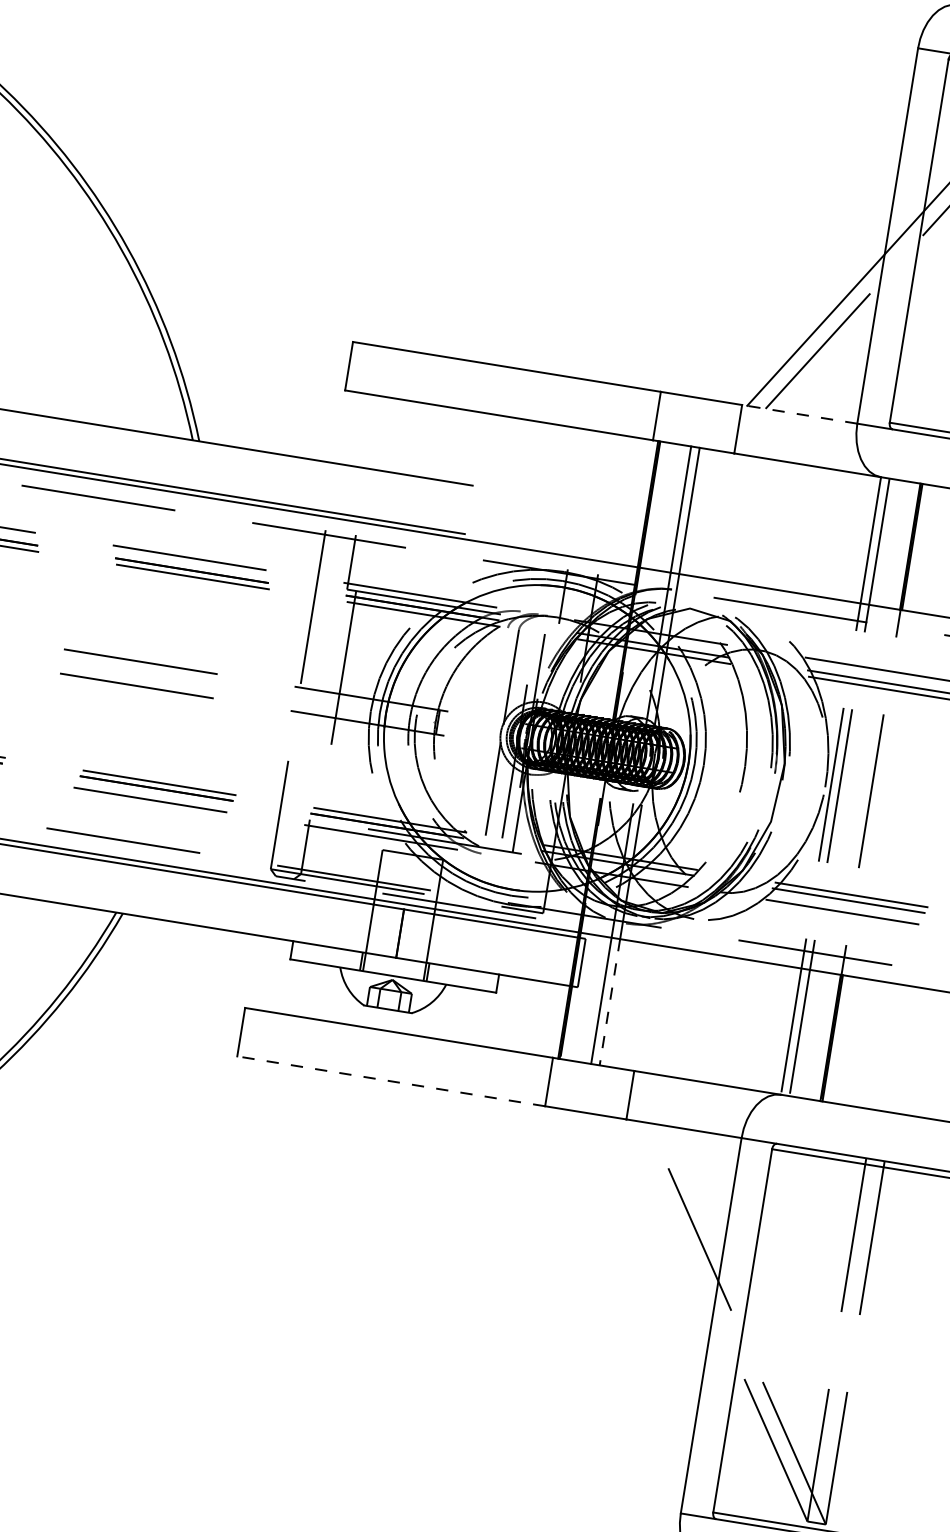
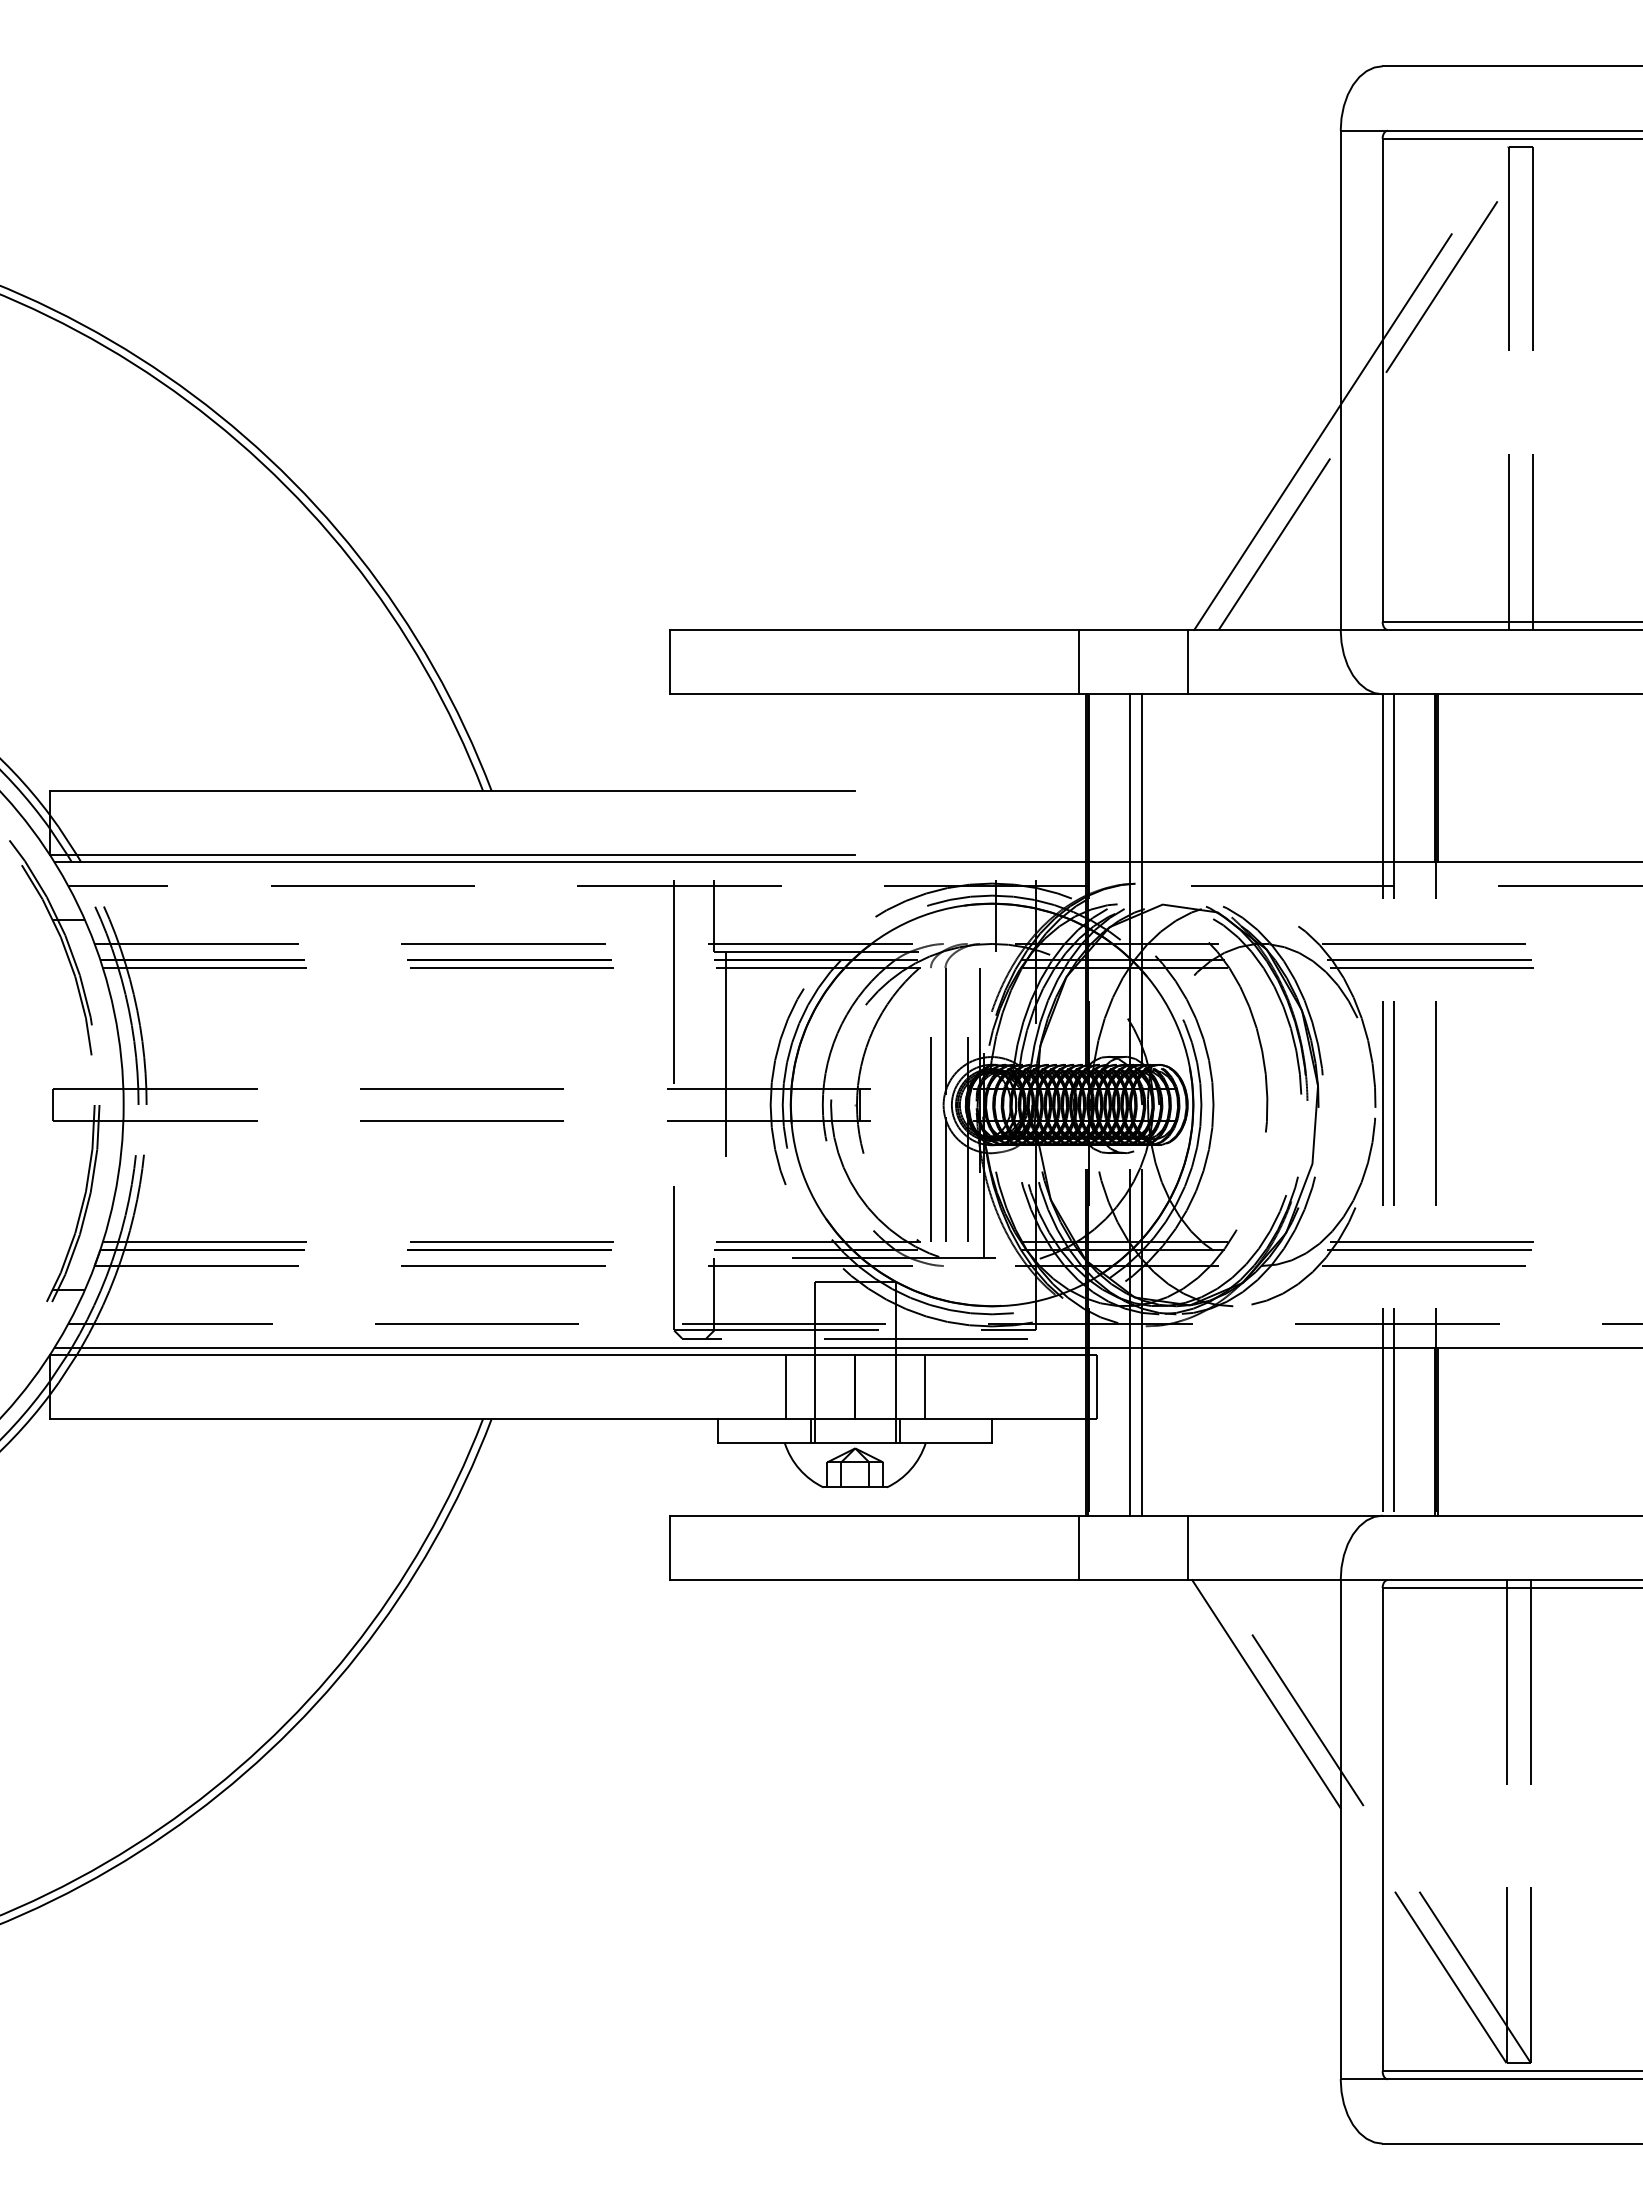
line: (800, 414) -> (1264, 629), dashed -> solid
line: (486, 756) -> (930, 1139), added
line: (348, 925) -> (786, 1386), added
line: (452, 941) -> (924, 1386), added
line: (609, 1002) -> (1141, 1431), dashed -> solid
line: (391, 1081) -> (874, 1580), dashed -> solid
line: (671, 1215) -> (1266, 1694), added

